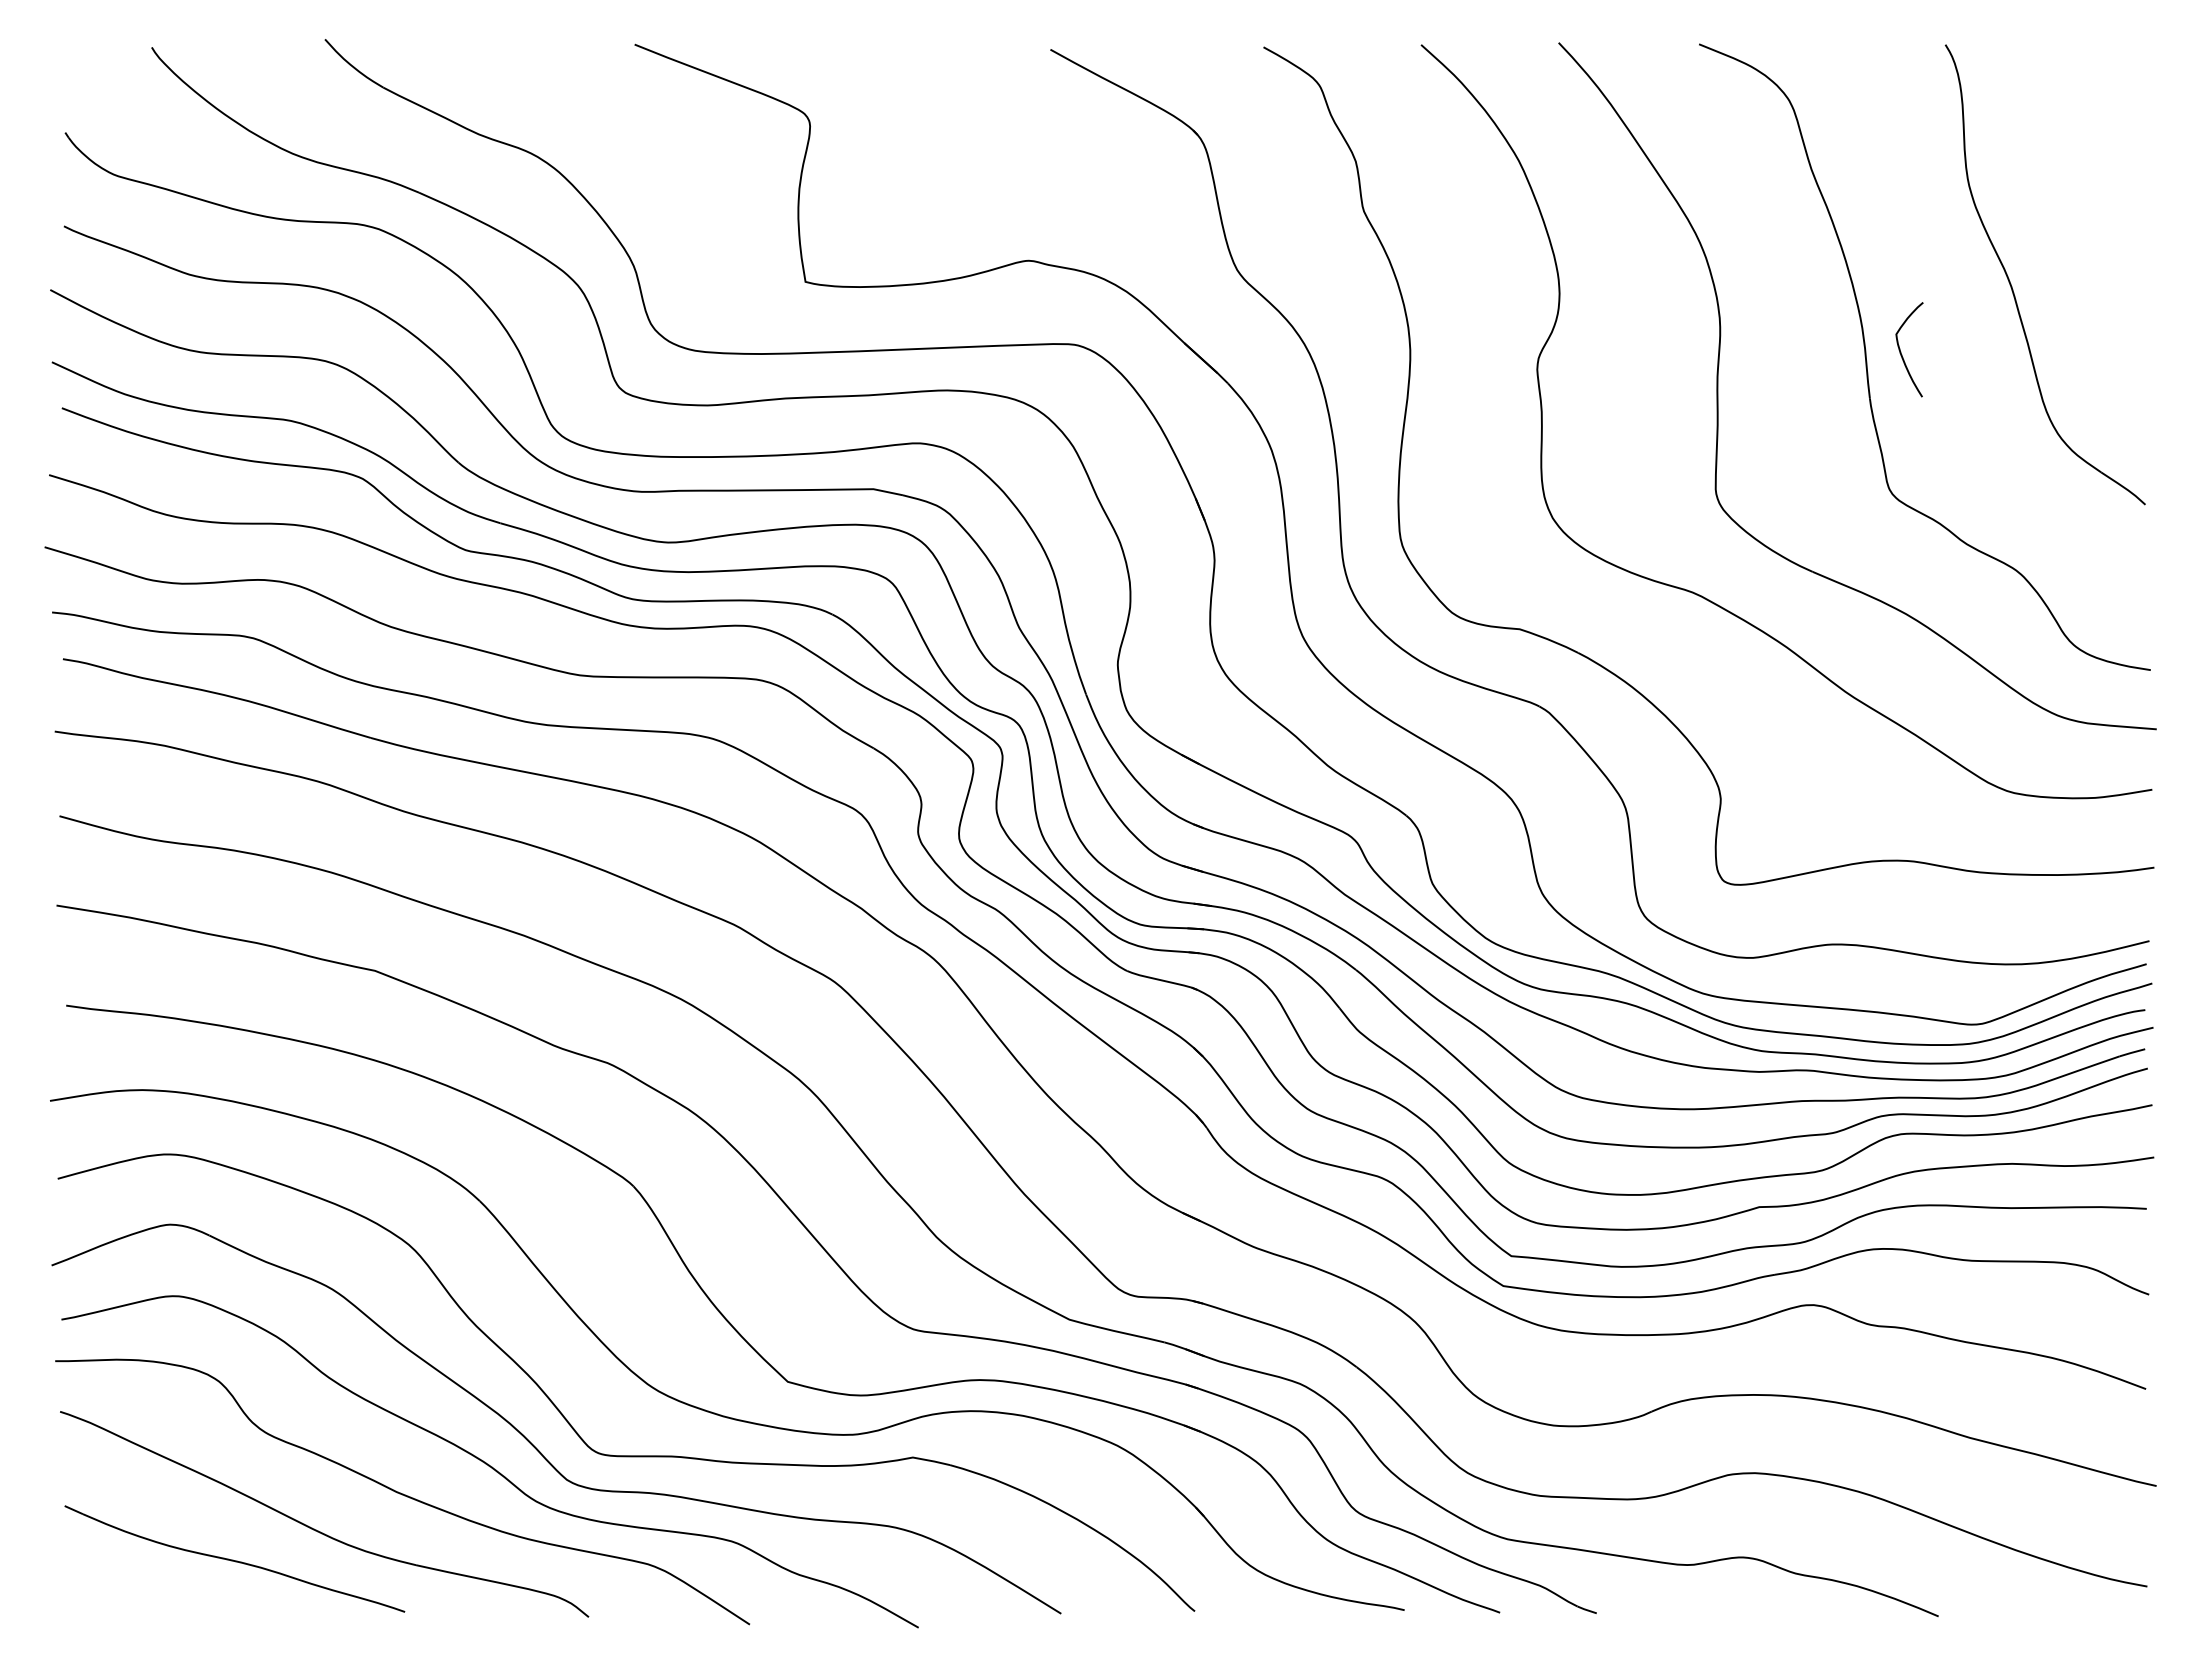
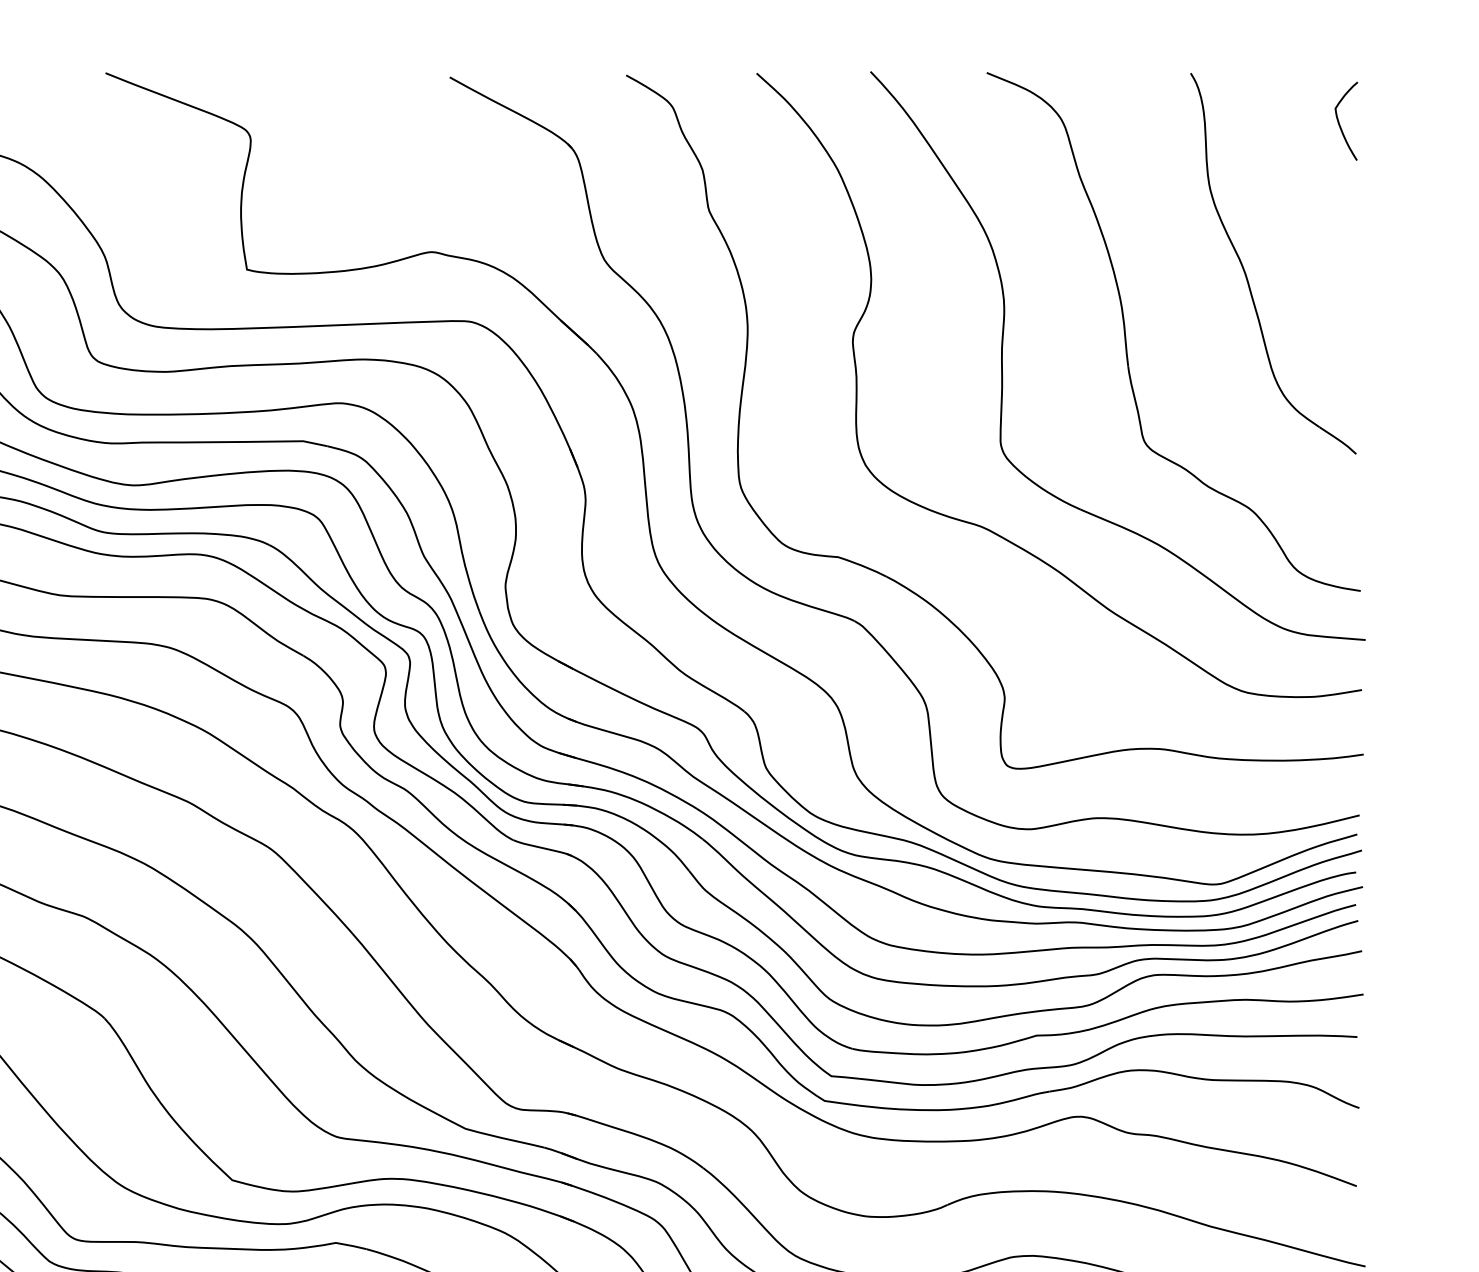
curve: (1901, 351) -> (1339, 122), moved

